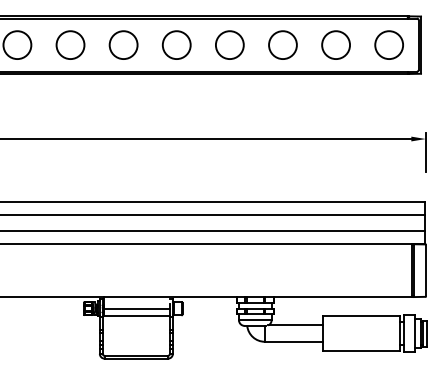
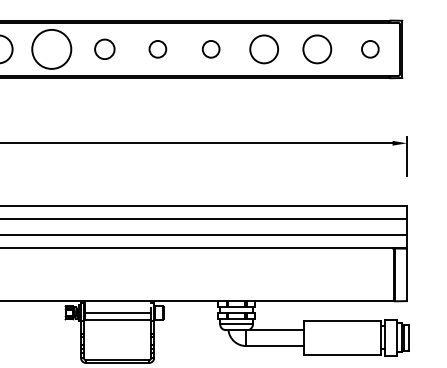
circle: (123, 44) -> (104, 48), size x0.7
circle: (176, 44) -> (157, 48), size x0.6
circle: (229, 44) -> (210, 48), size x0.6
circle: (388, 44) -> (369, 48), size x0.6
circle: (70, 45) -> (51, 49), size x1.4

